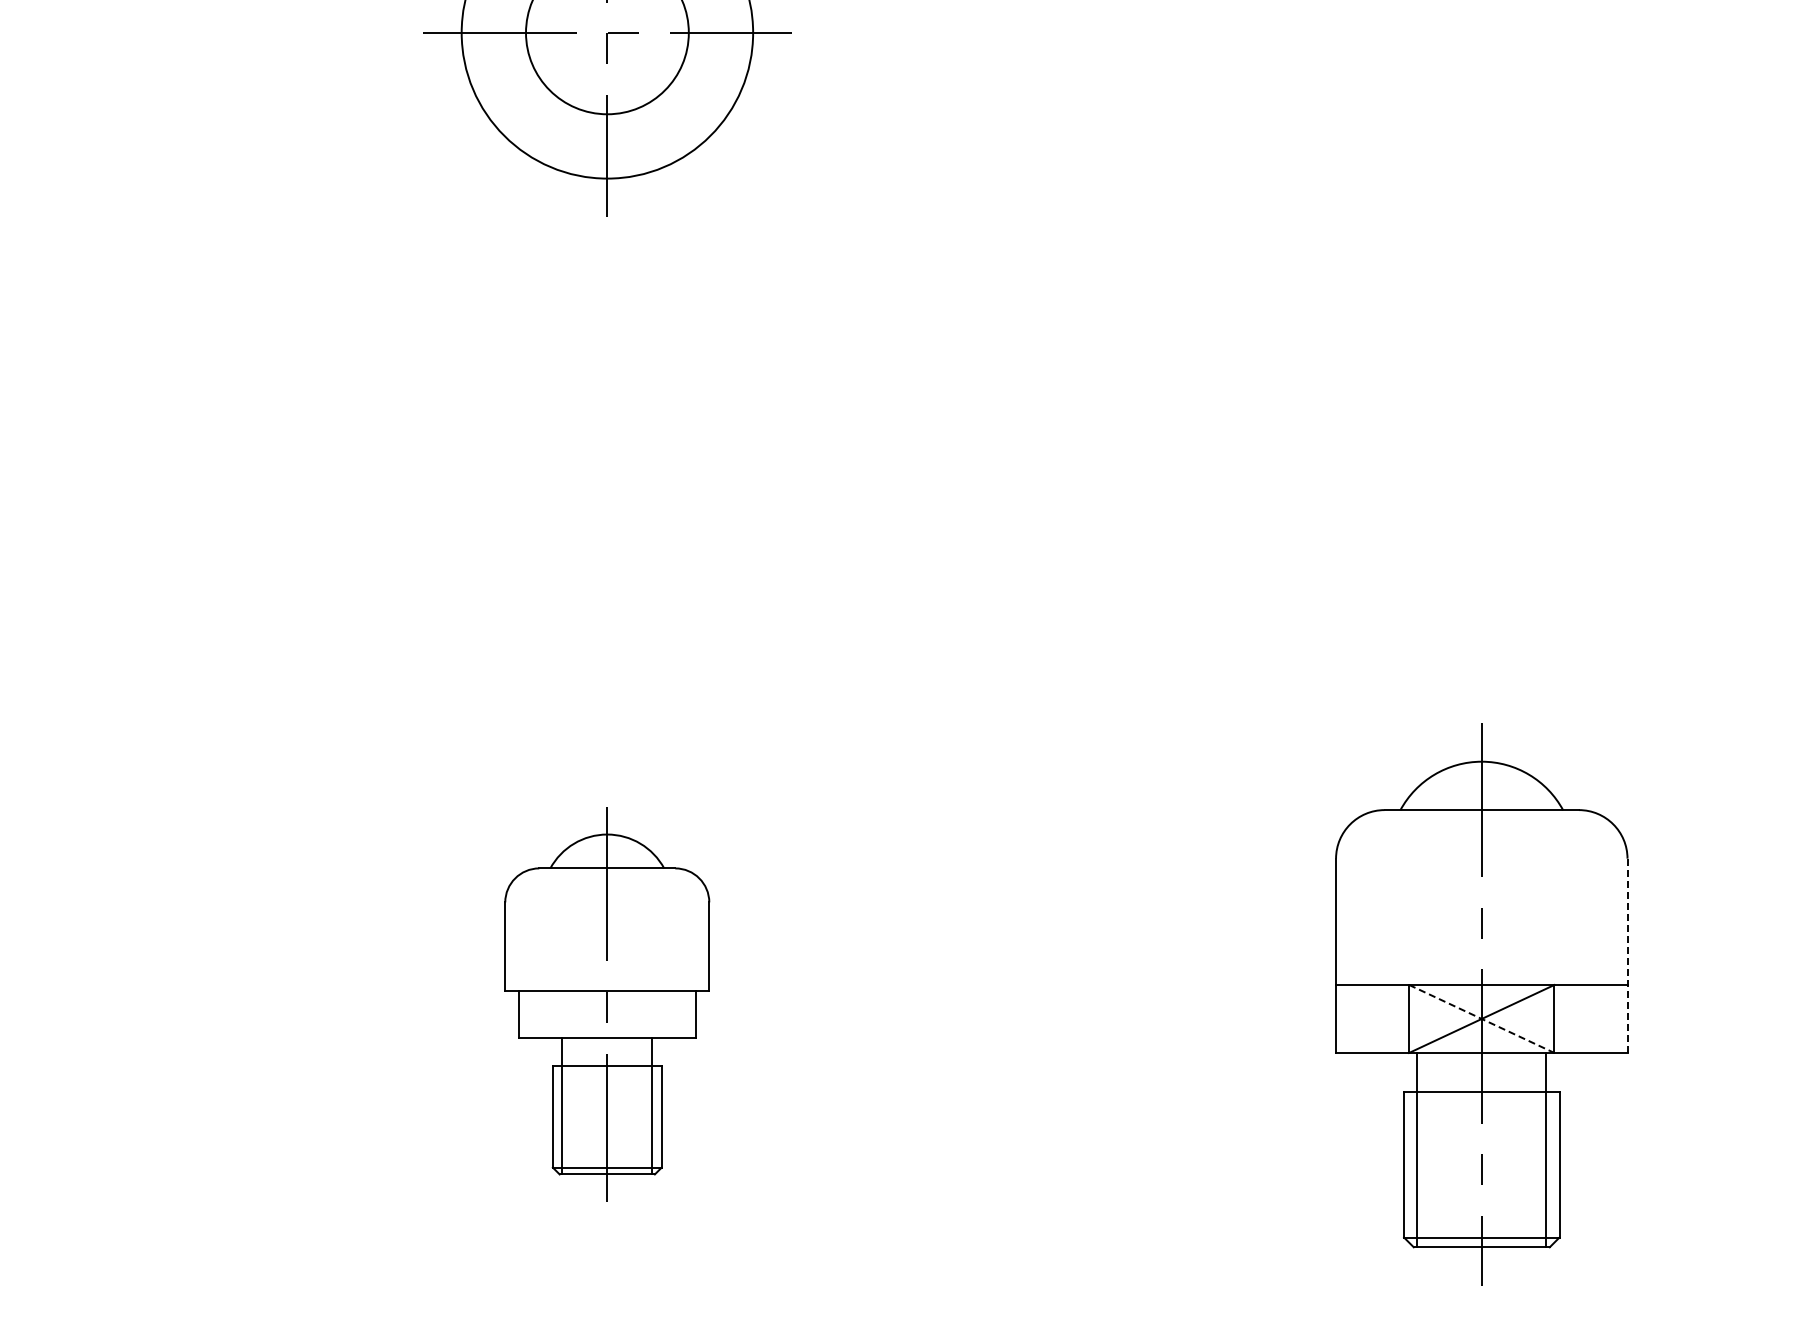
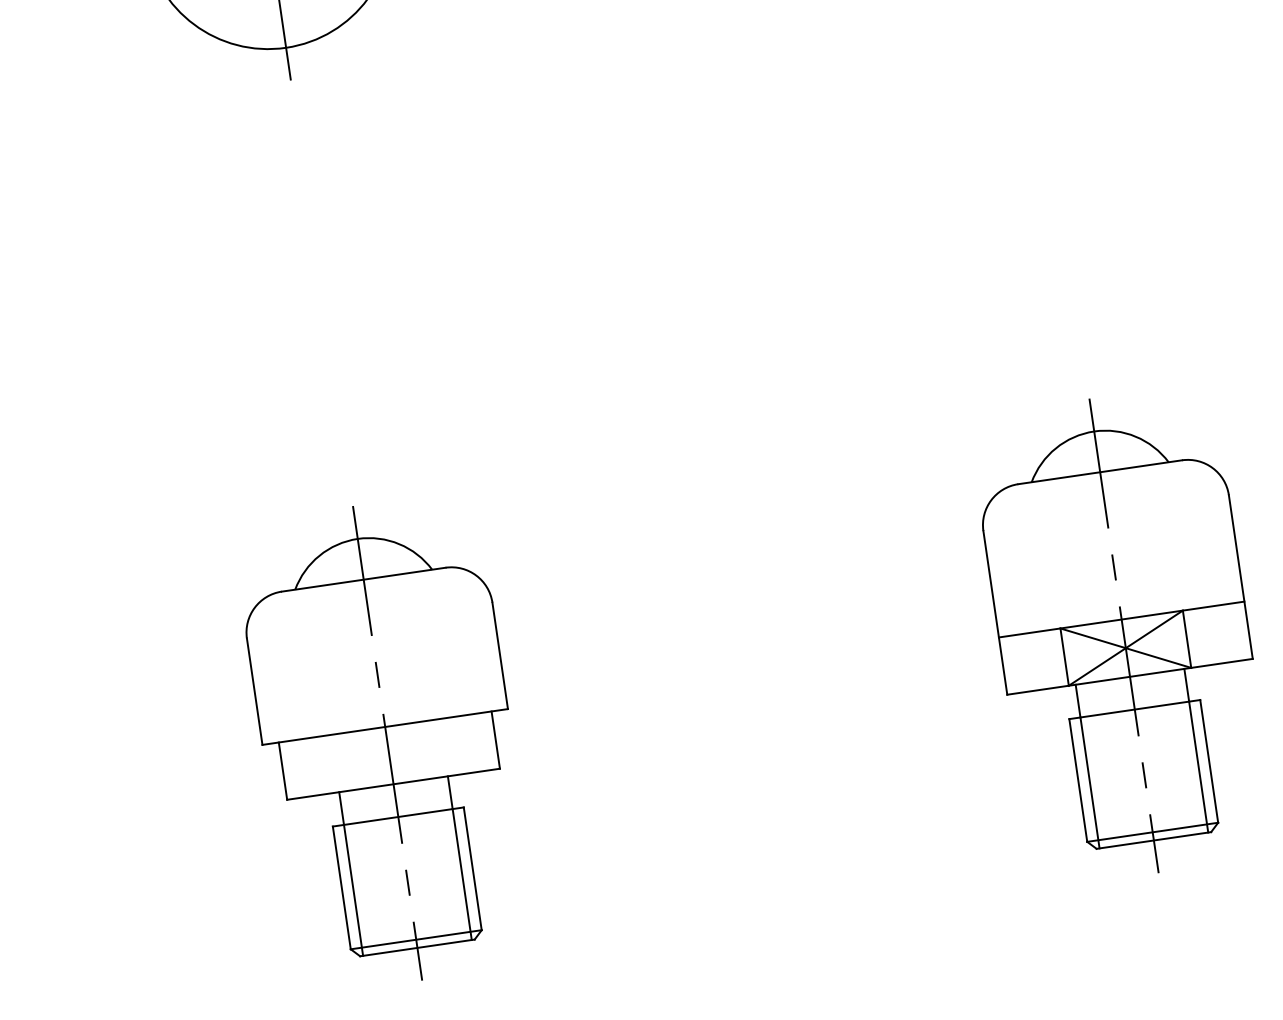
line: (1627, 956) -> (1240, 577), dashed -> solid
part: (606, 1004) -> (386, 743), size x1.43
line: (1482, 1019) -> (1126, 648), dashed -> solid

